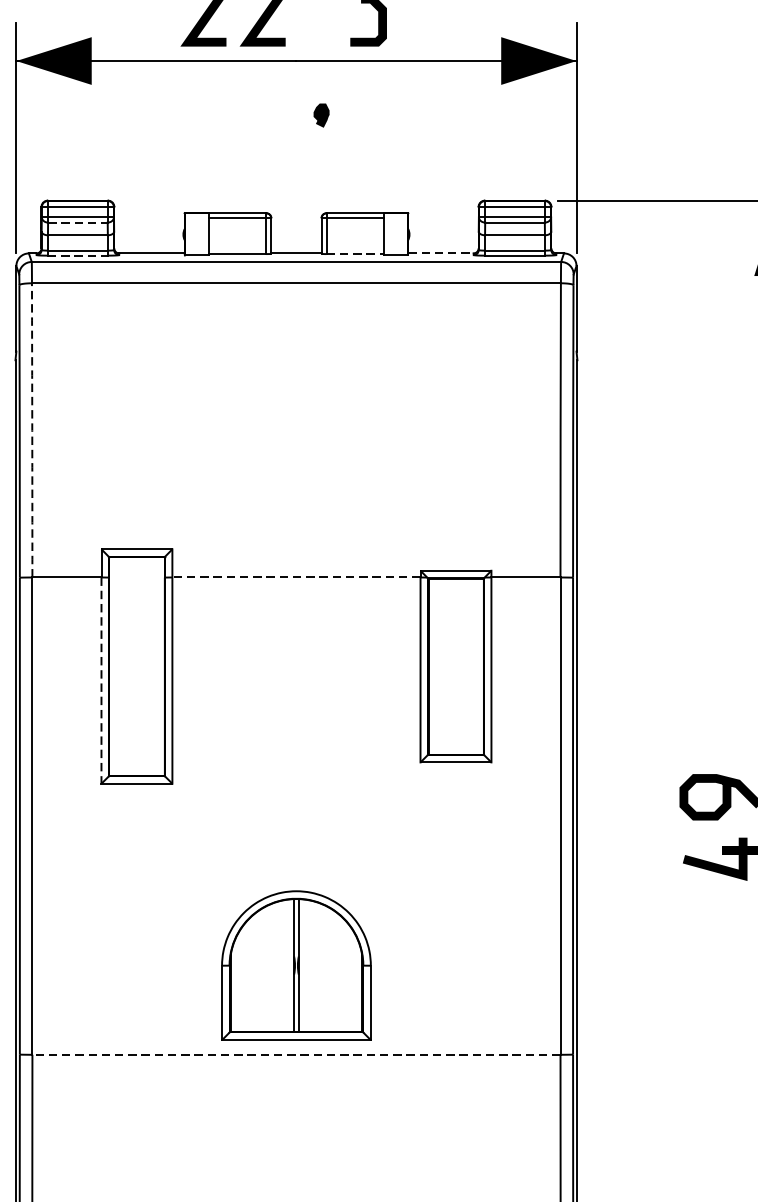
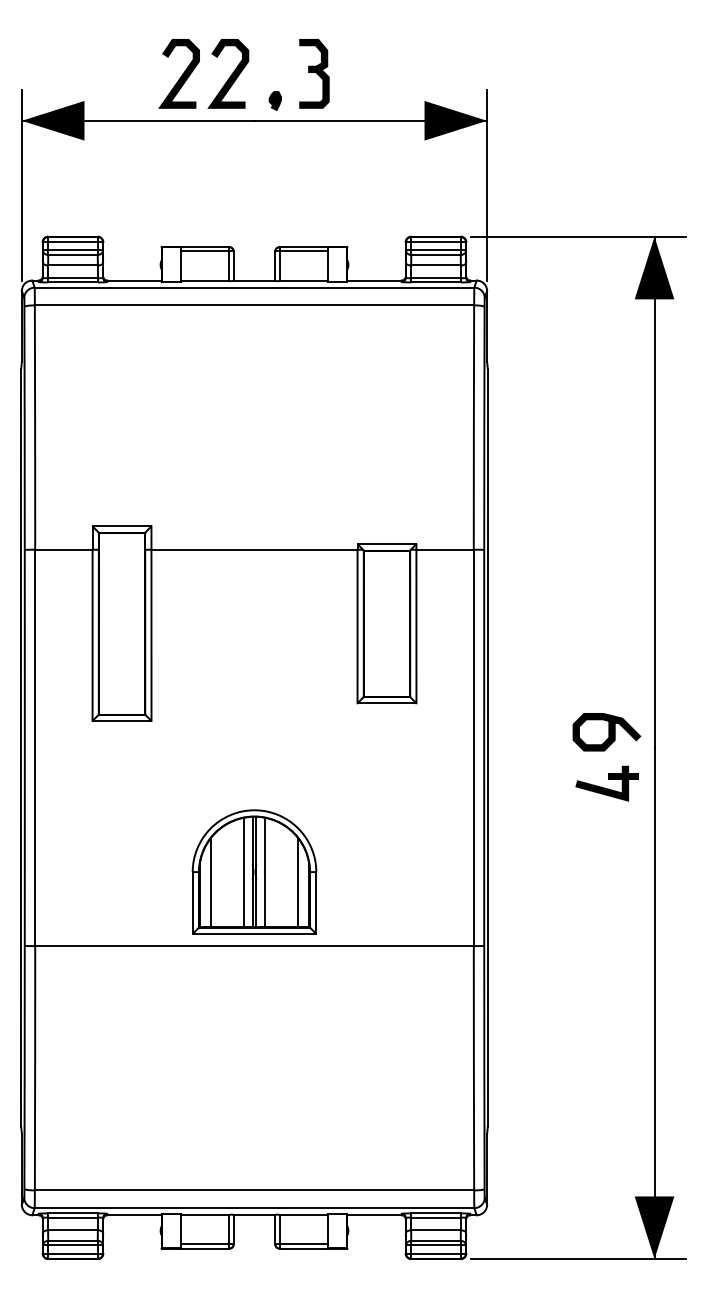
part: (320, 114) -> (274, 100), moved
line: (78, 222) -> (73, 254), dashed -> solid
line: (440, 253) -> (374, 280), dashed -> solid
line: (355, 254) -> (303, 281), dashed -> solid
line: (78, 255) -> (73, 282), dashed -> solid
arc: (32, 430) -> (35, 427), dashed -> solid
line: (296, 577) -> (254, 549), dashed -> solid
line: (101, 680) -> (92, 635), dashed -> solid
line: (284, 966) -> (244, 872), added
line: (309, 966) -> (265, 872), added
line: (243, 978) -> (210, 882), added
line: (349, 978) -> (298, 882), added
line: (296, 1055) -> (254, 946), dashed -> solid

